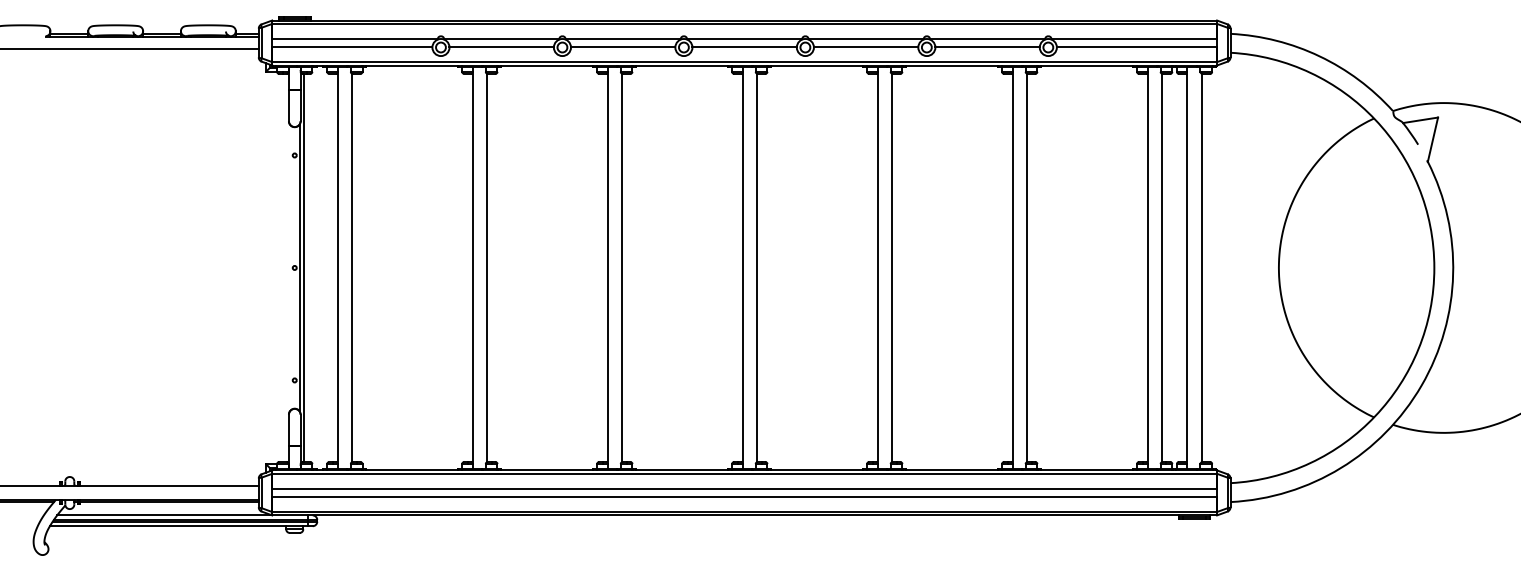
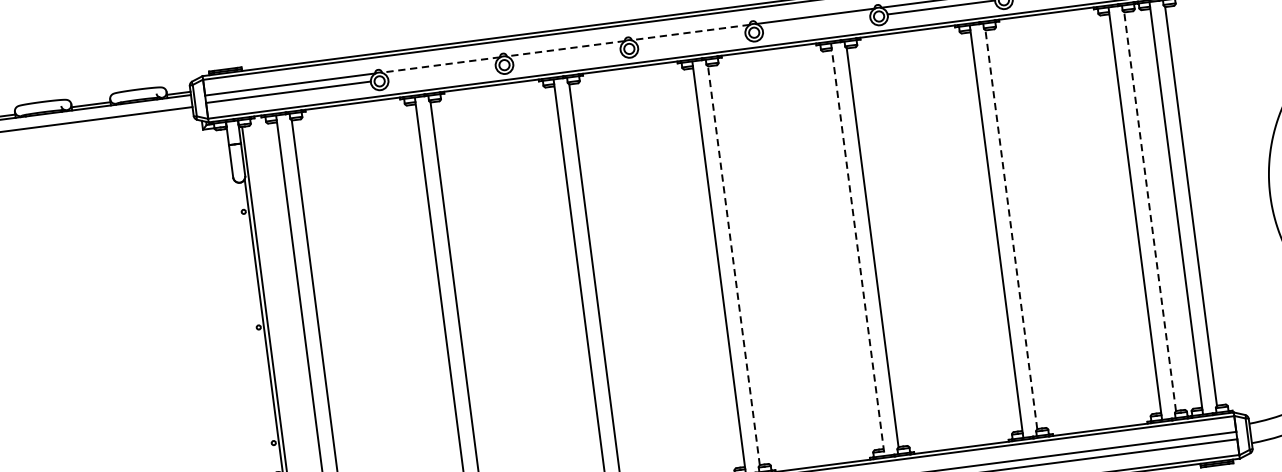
line: (501, 39) -> (440, 65), solid -> dashed
line: (622, 39) -> (565, 48), solid -> dashed
line: (744, 39) -> (690, 32), solid -> dashed
line: (501, 46) -> (441, 72), removed
line: (622, 46) -> (566, 56), removed
line: (744, 46) -> (691, 39), removed
line: (865, 46) -> (815, 23), removed
line: (757, 267) -> (734, 265), solid -> dashed
line: (877, 267) -> (857, 249), solid -> dashed
line: (1026, 267) -> (1010, 229), solid -> dashed
line: (1161, 267) -> (1149, 211), solid -> dashed

